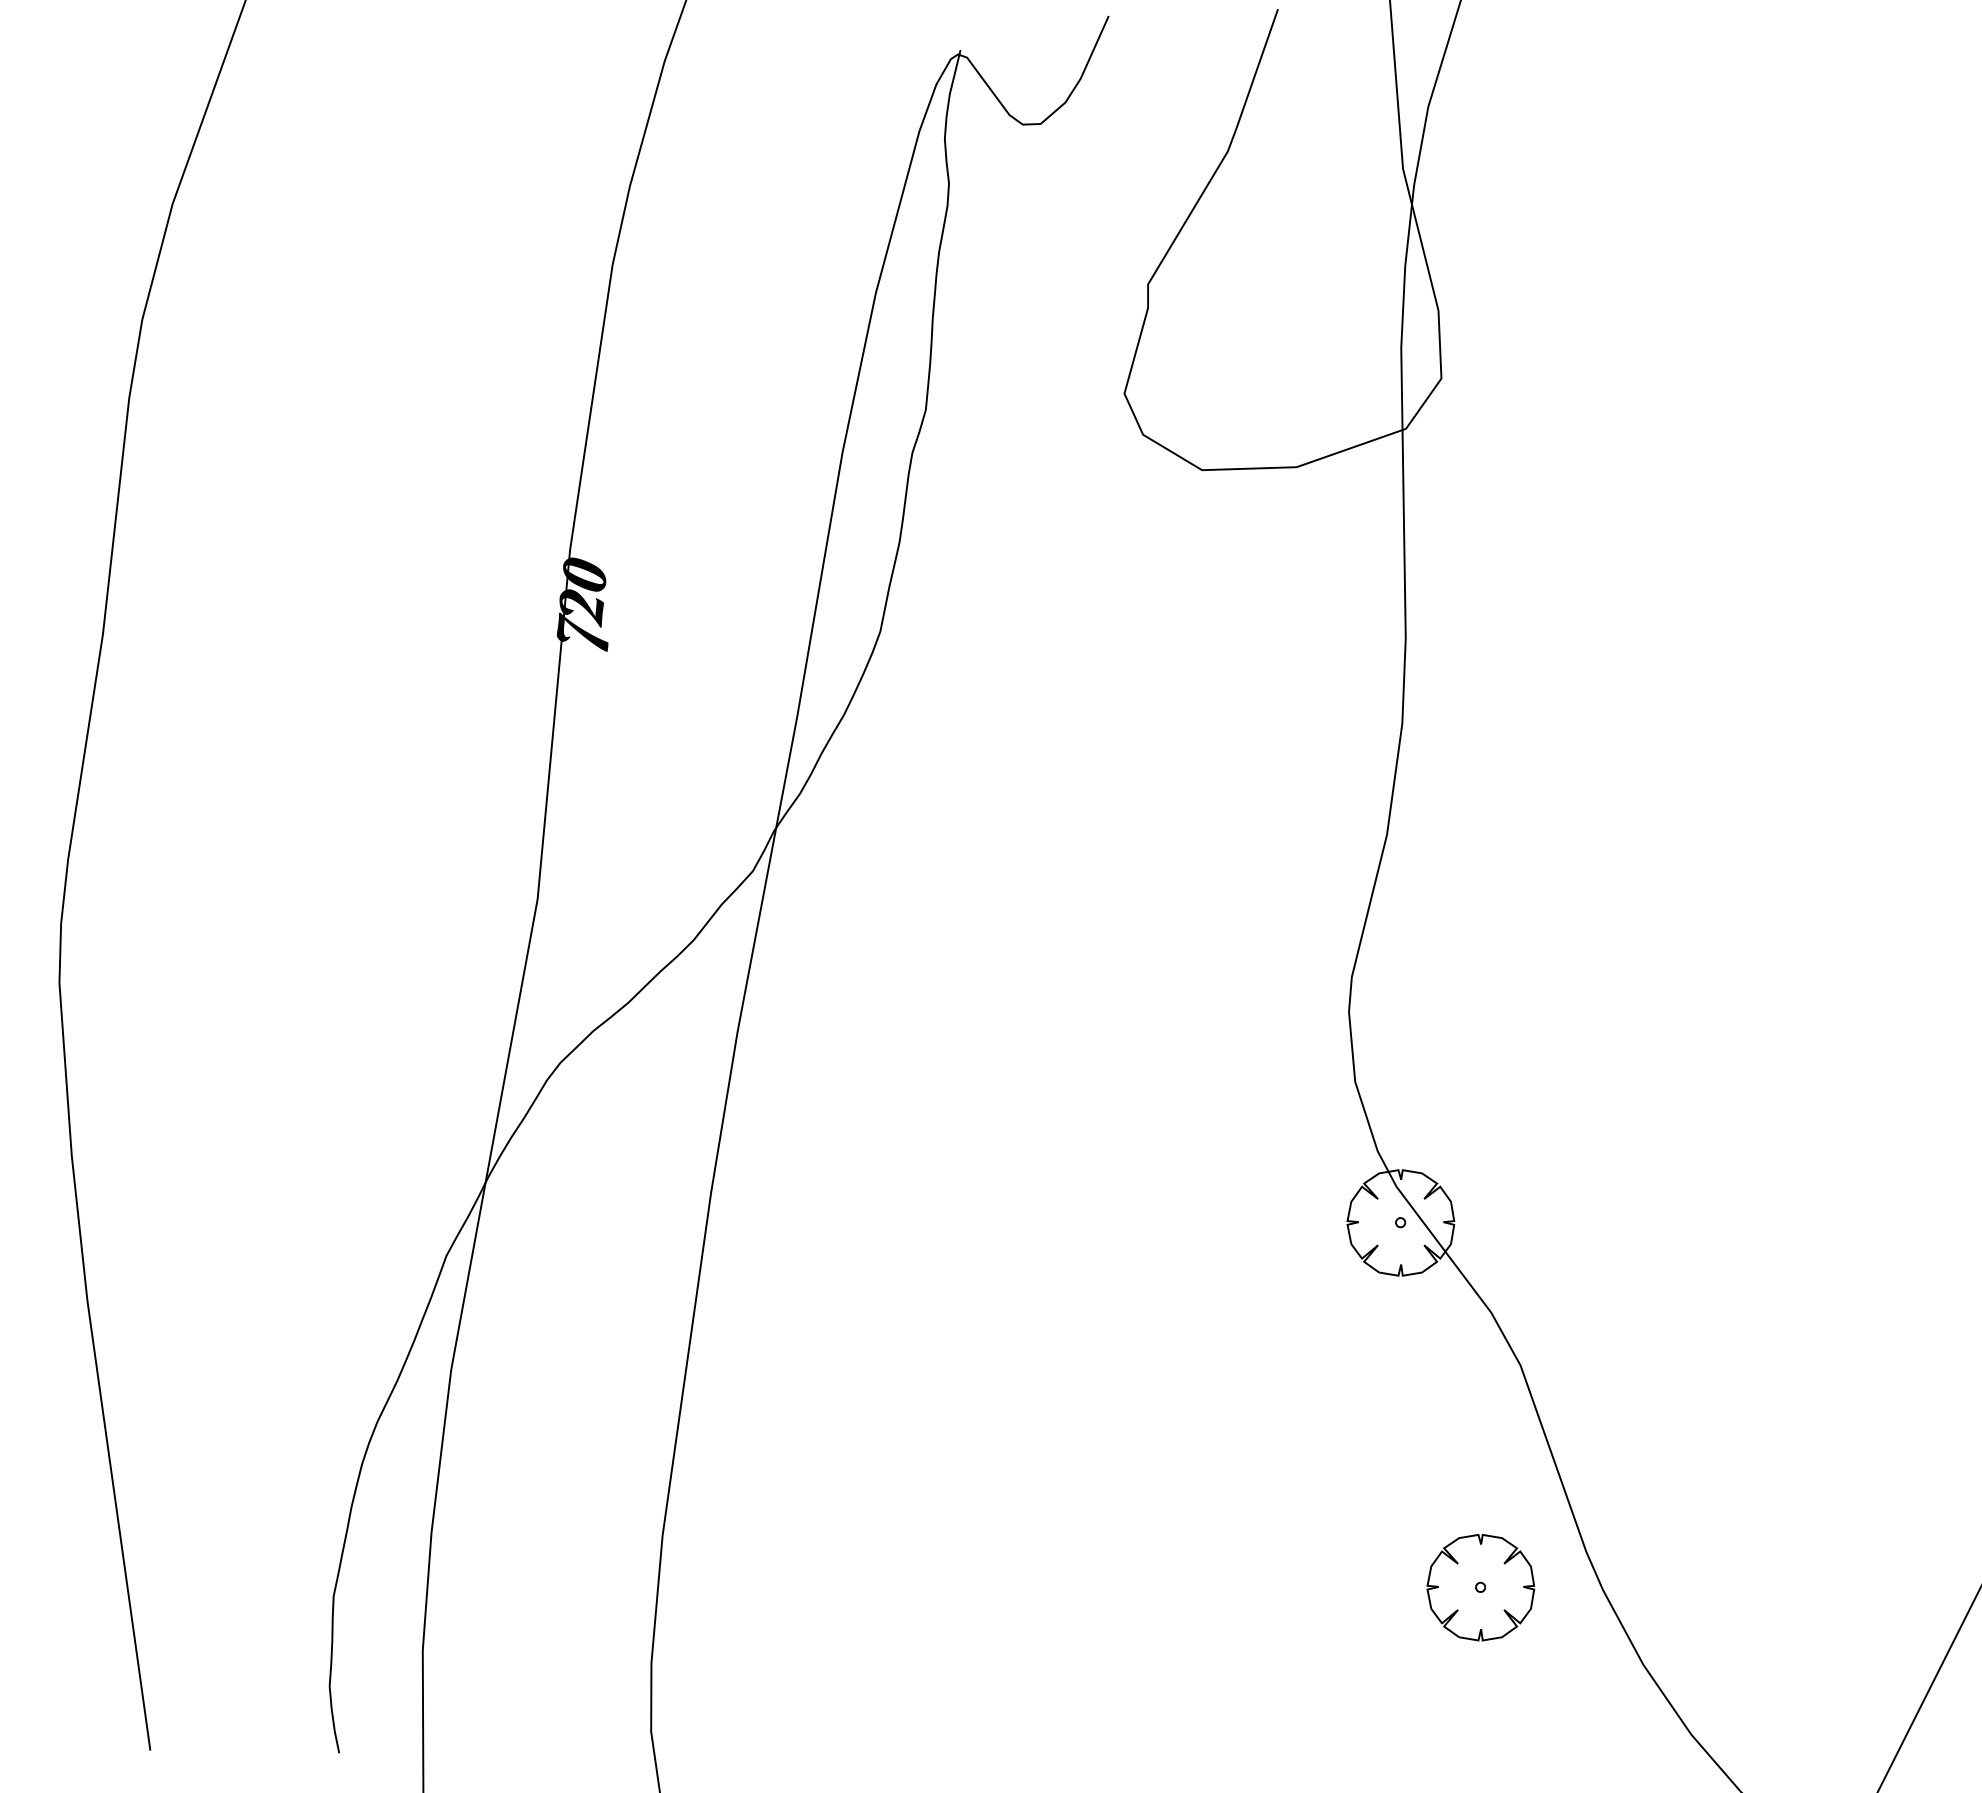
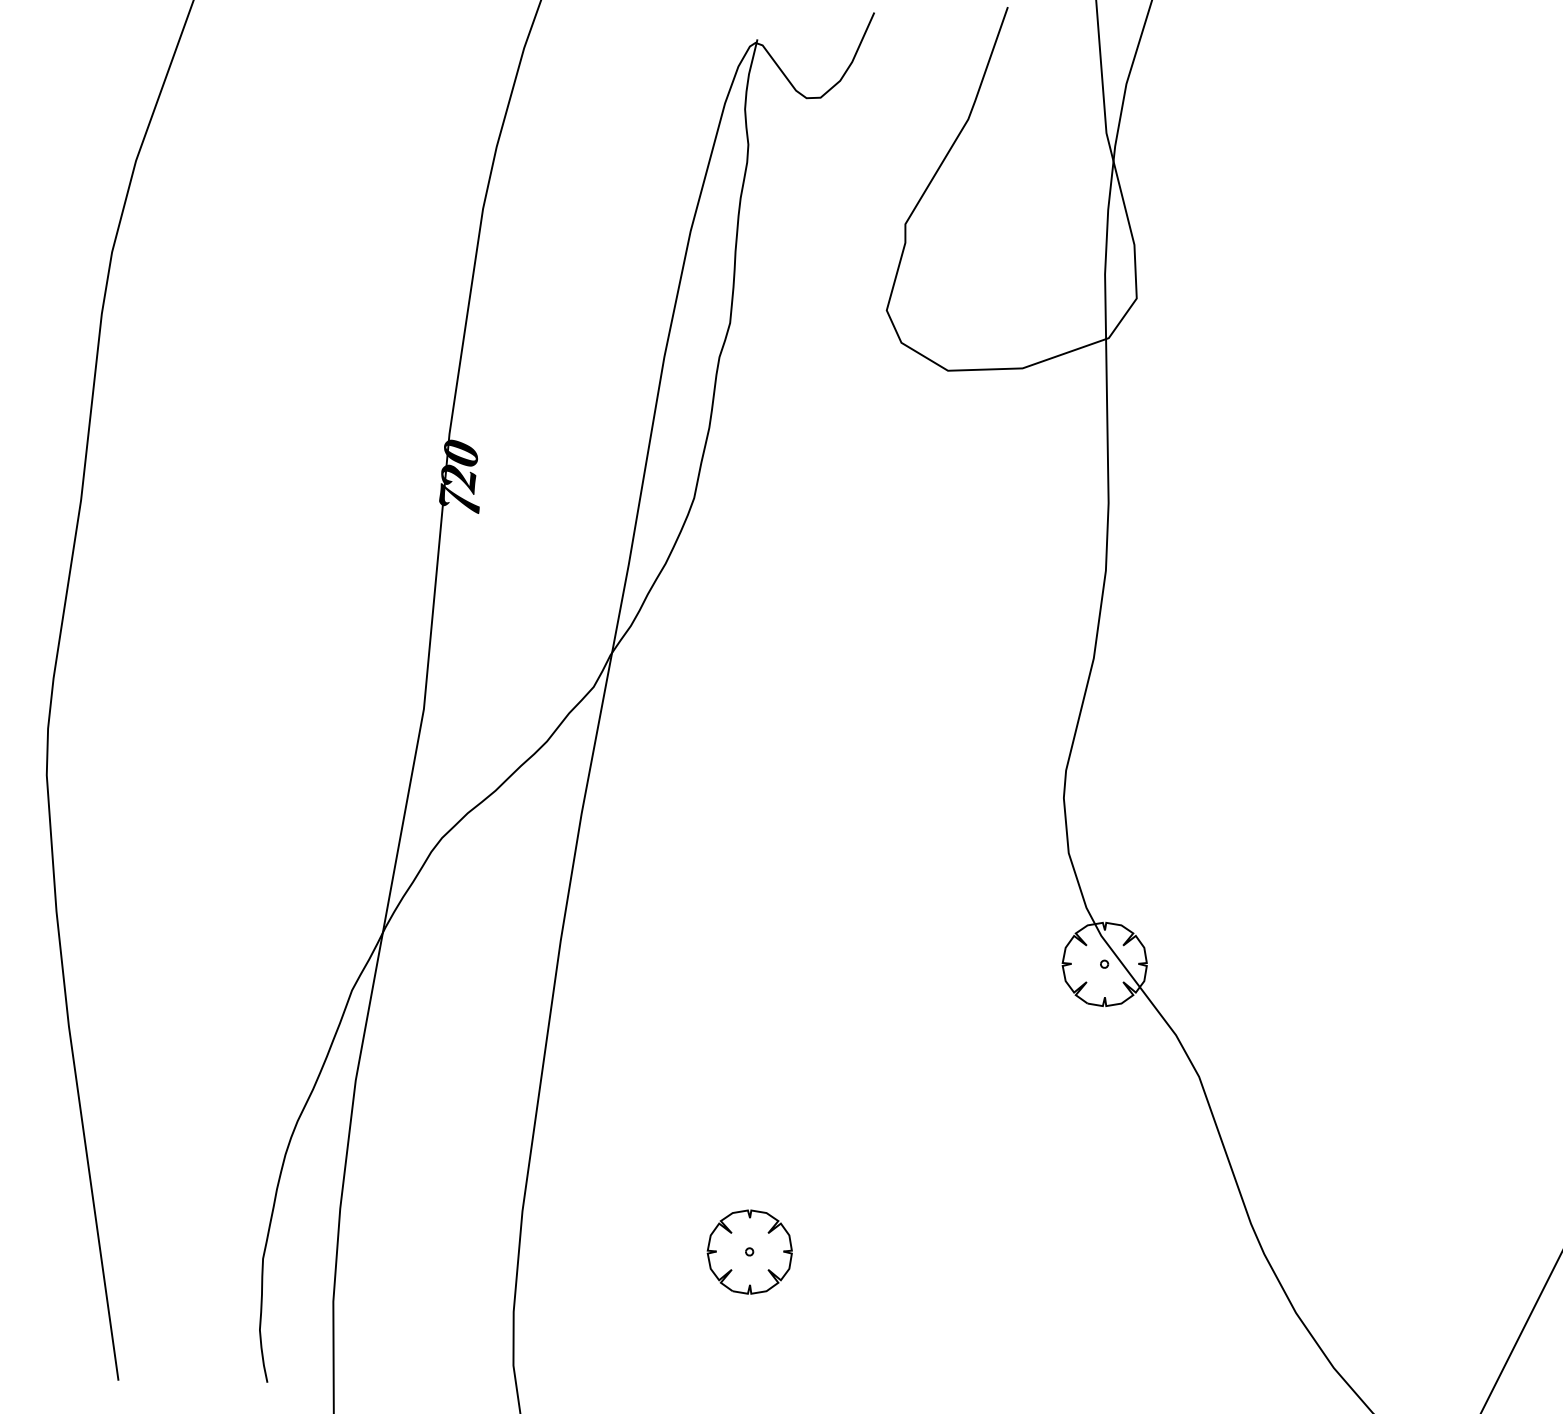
part: (1480, 1587) -> (749, 1251), moved

